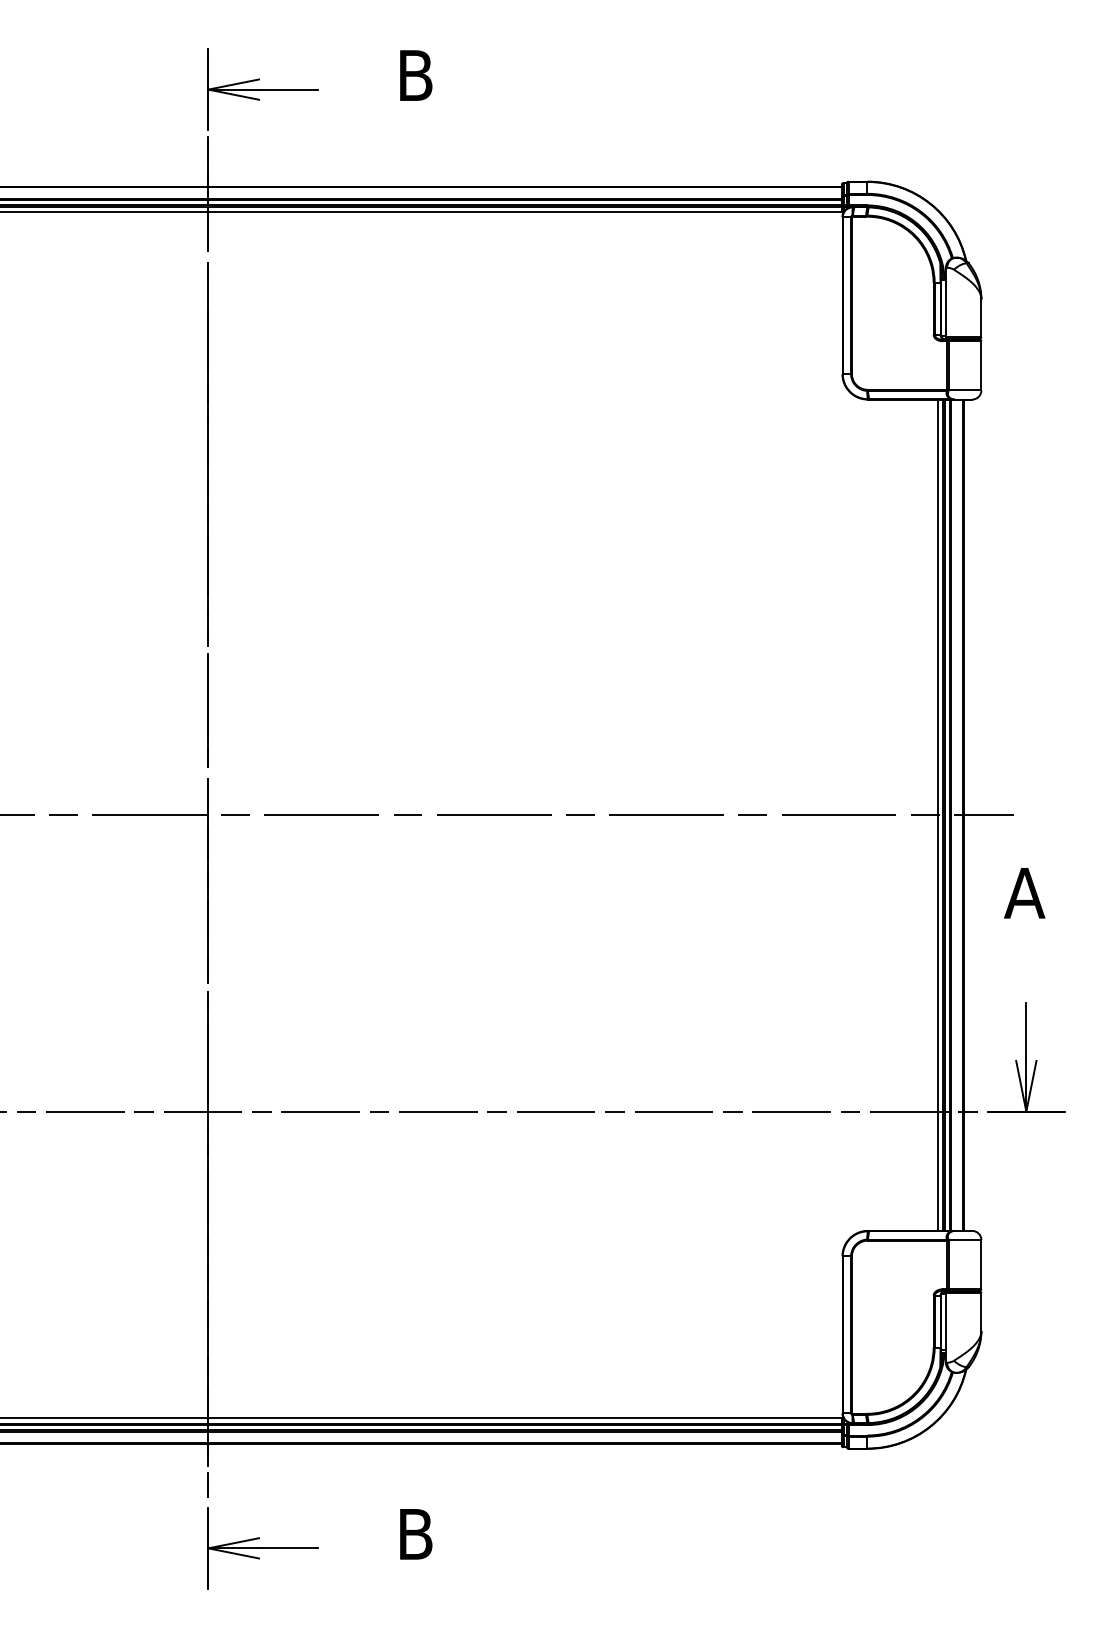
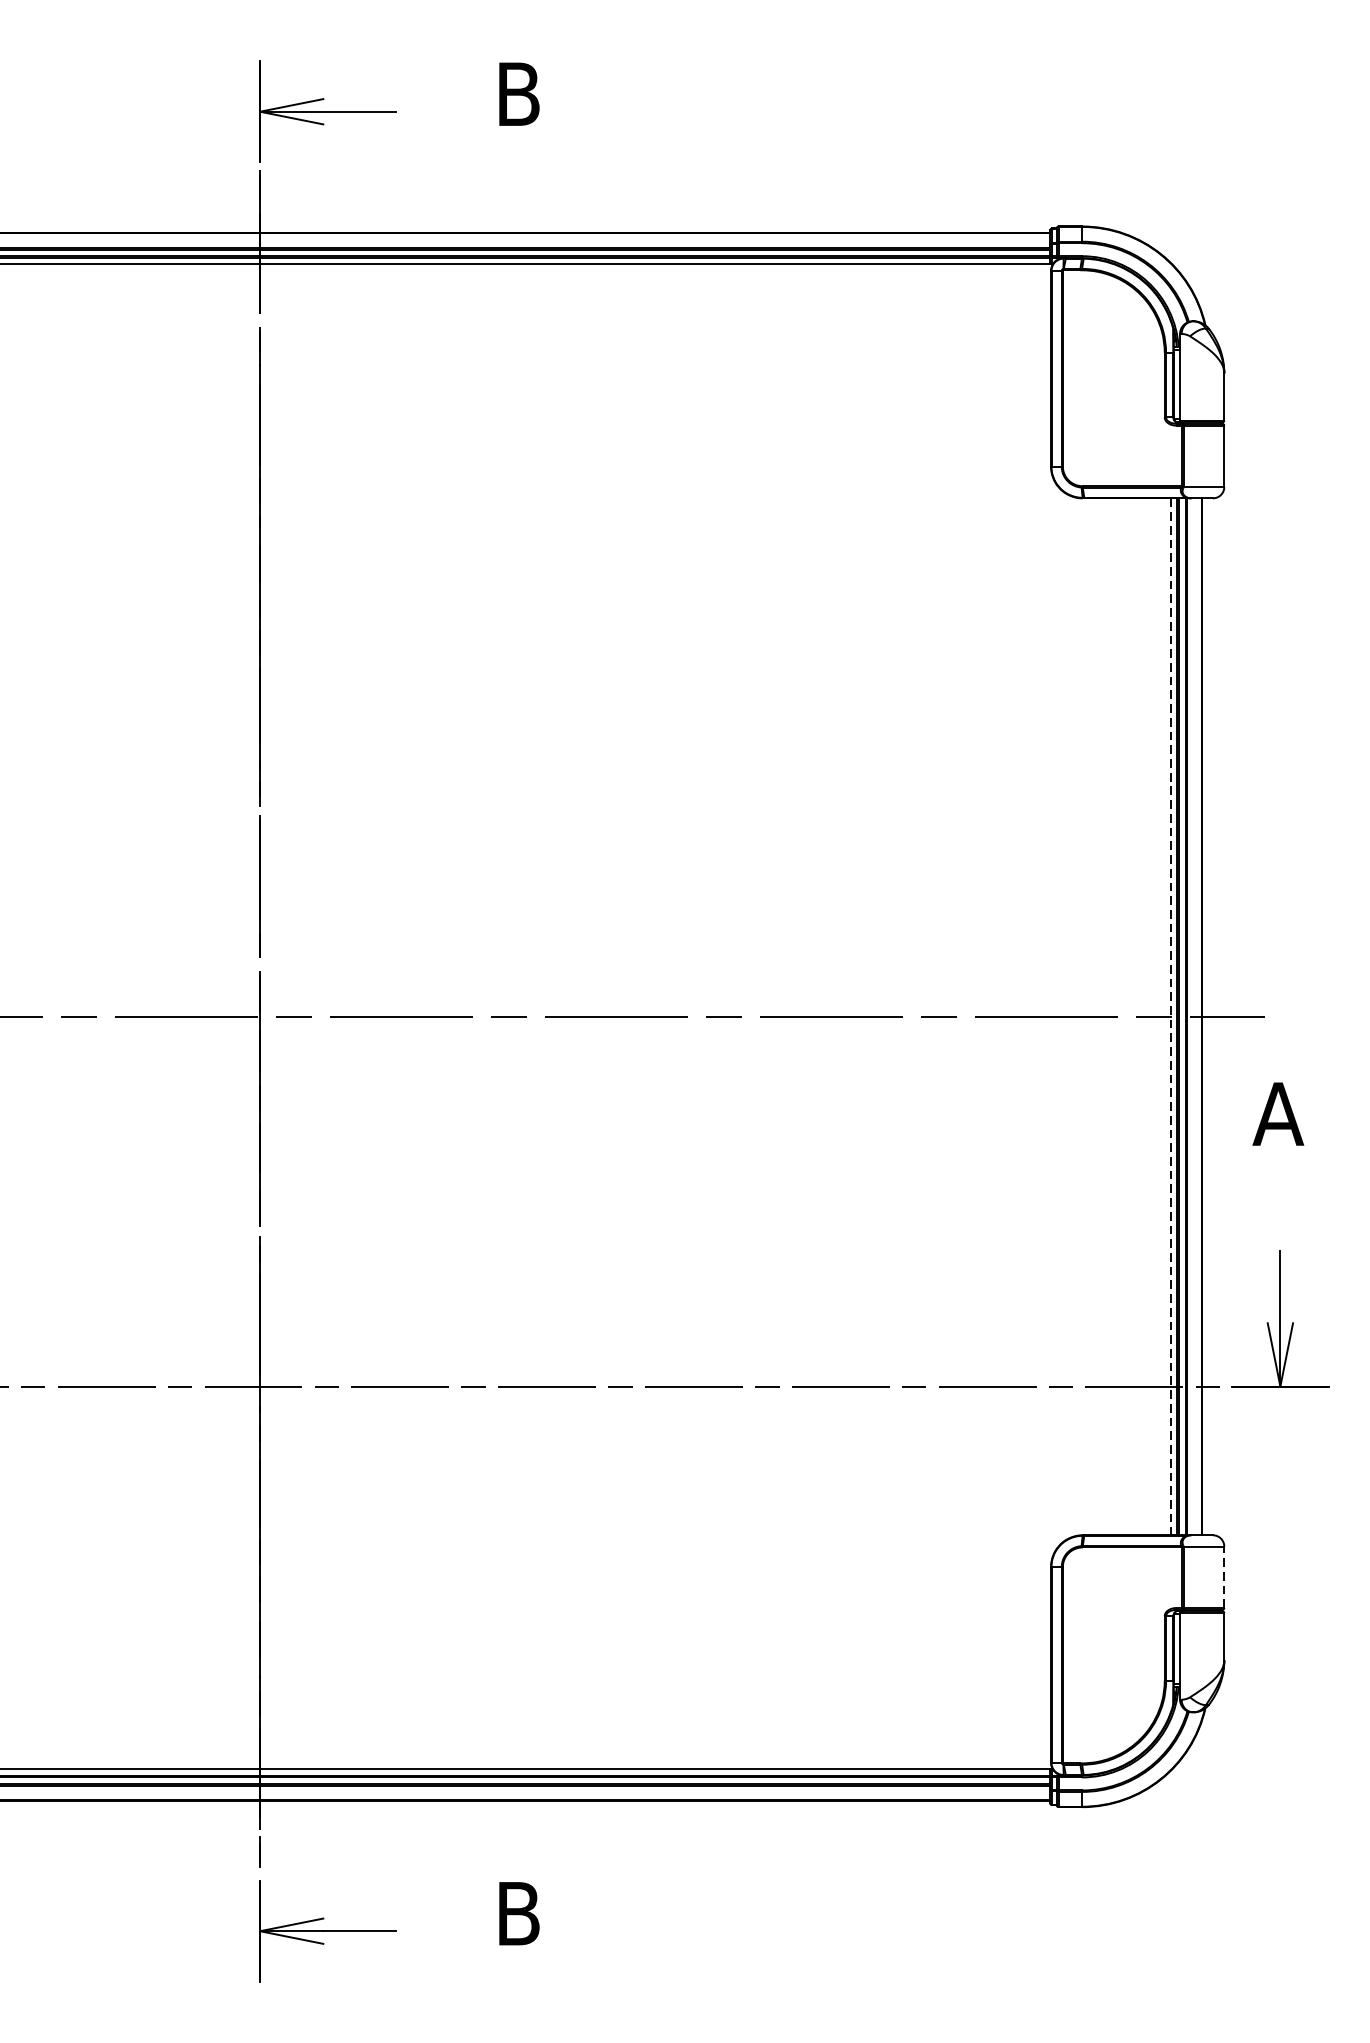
line: (938, 815) -> (1170, 1017), solid -> dashed
line: (981, 1264) -> (1224, 1577), solid -> dashed

